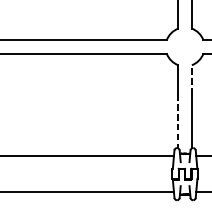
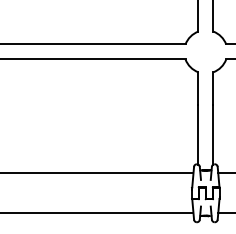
line: (191, 78) -> (213, 87), dashed -> solid
line: (178, 121) -> (198, 134), dashed -> solid

